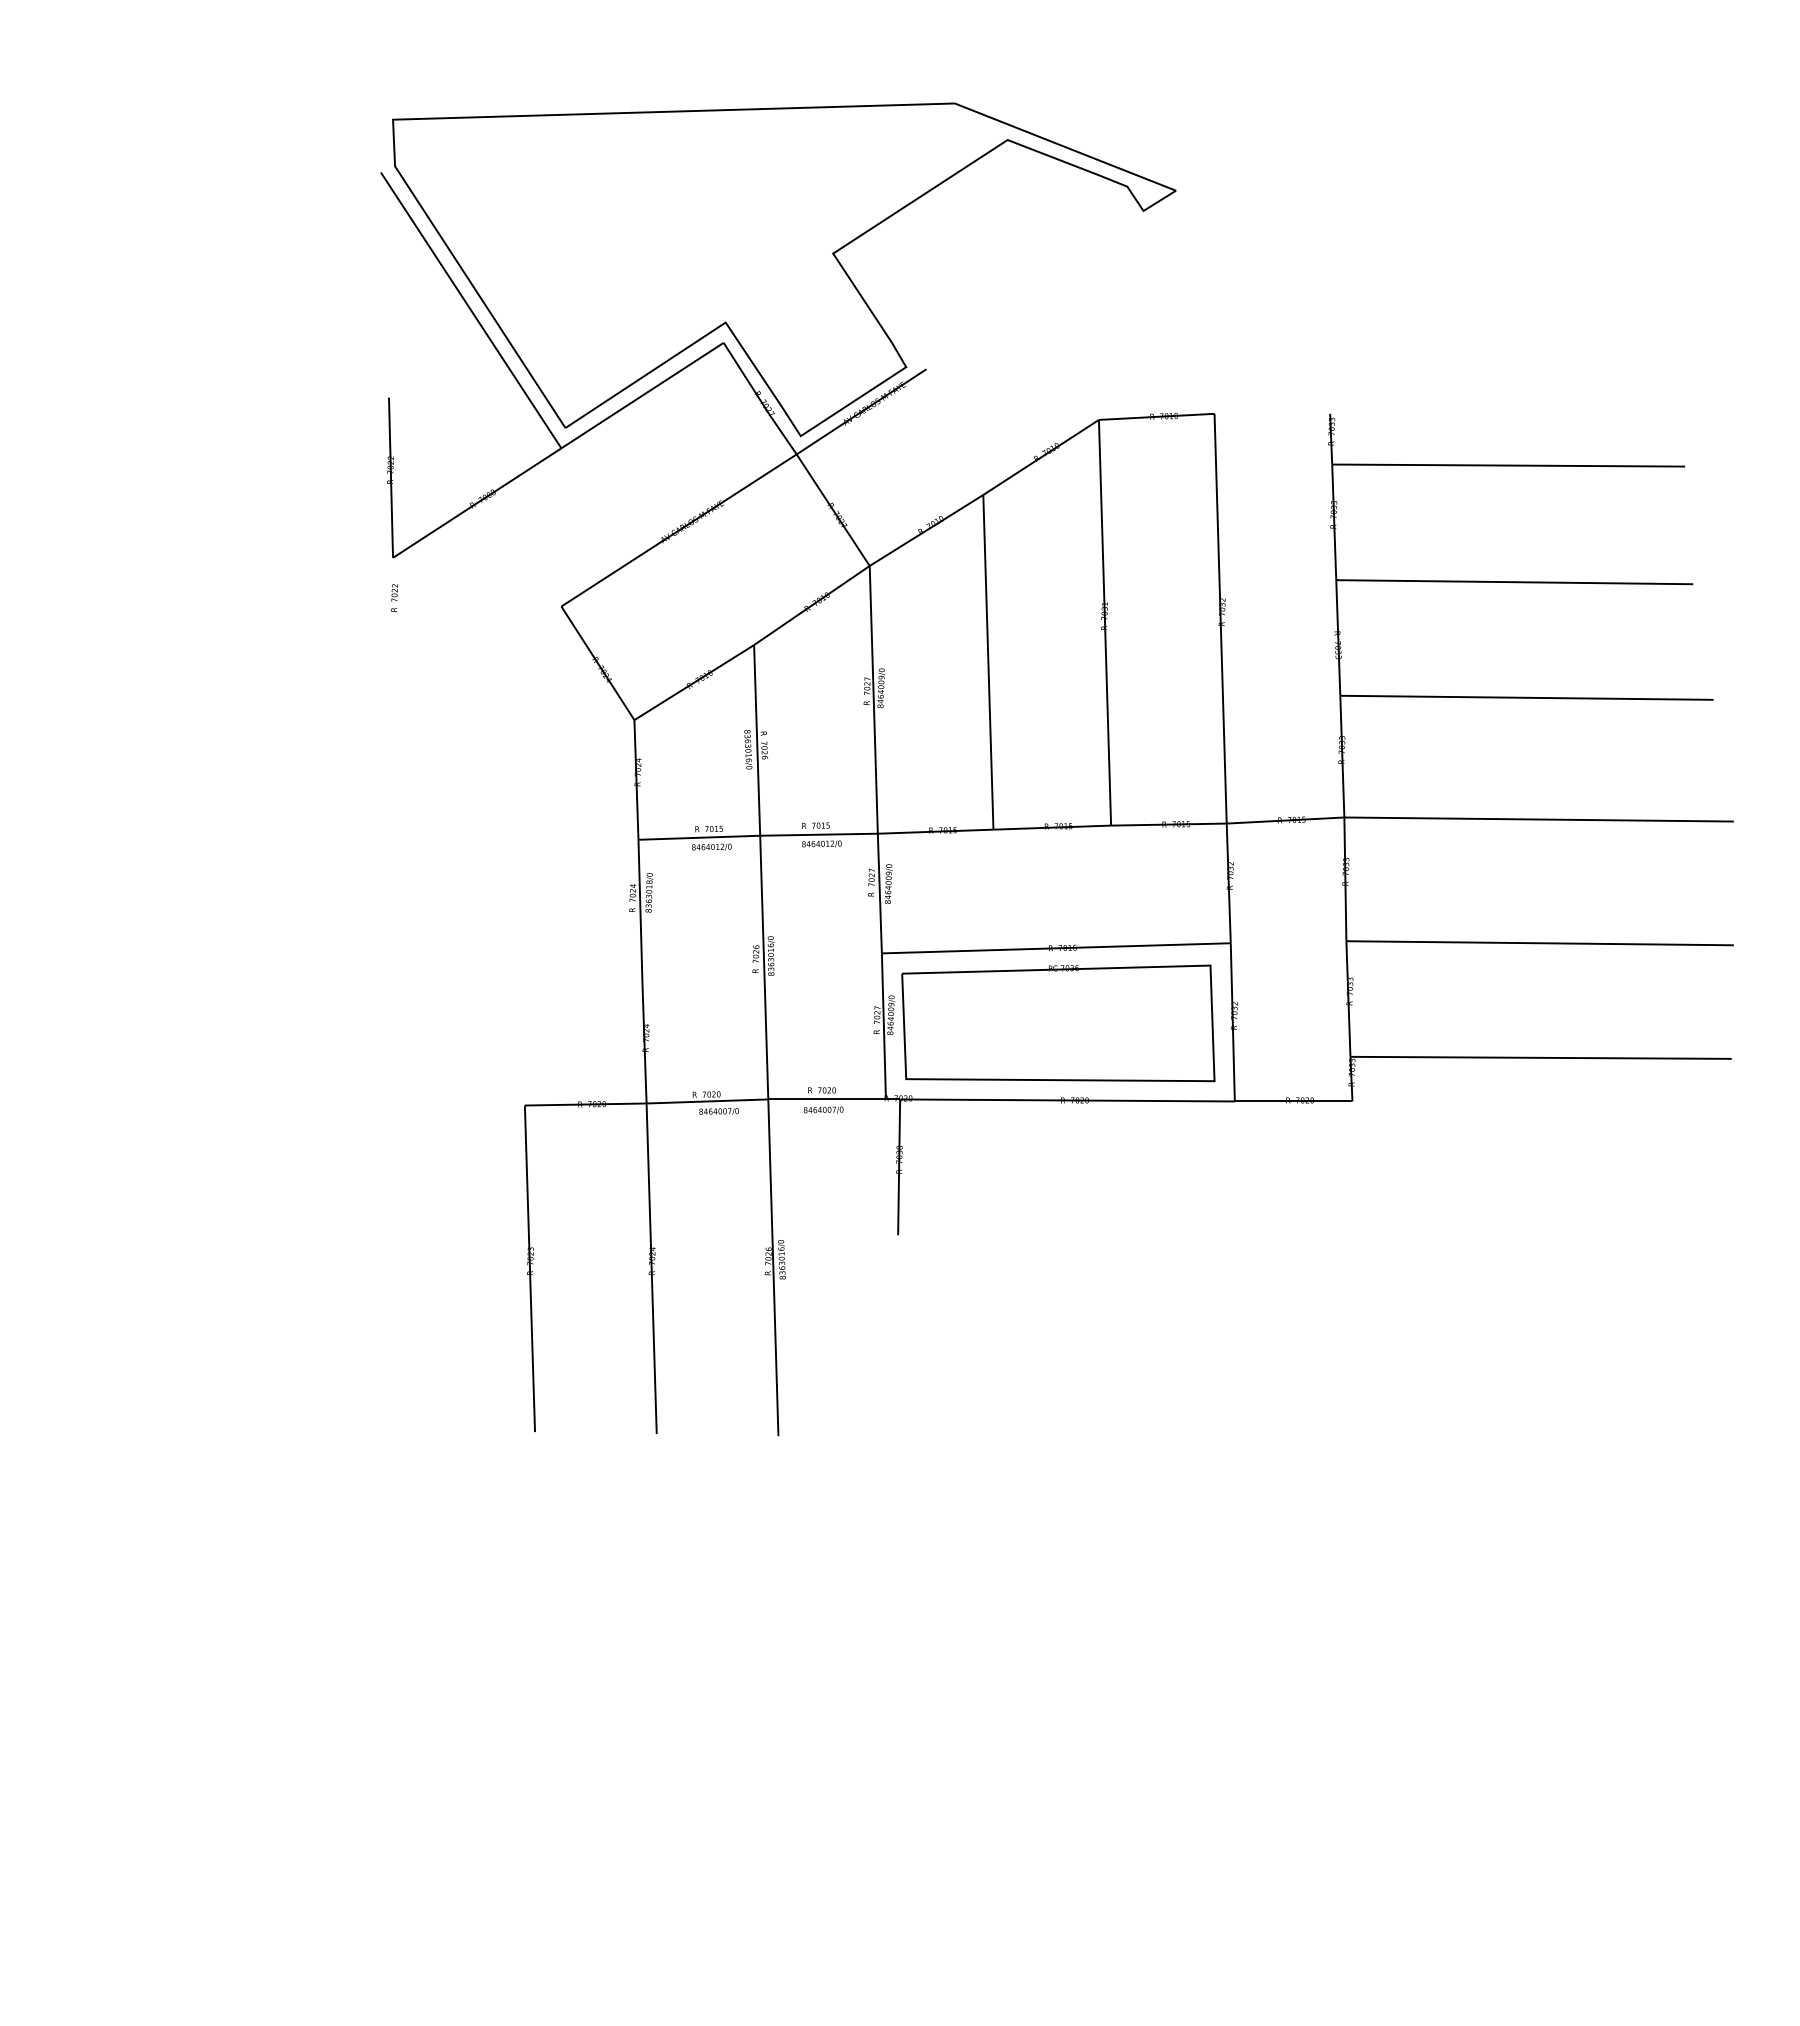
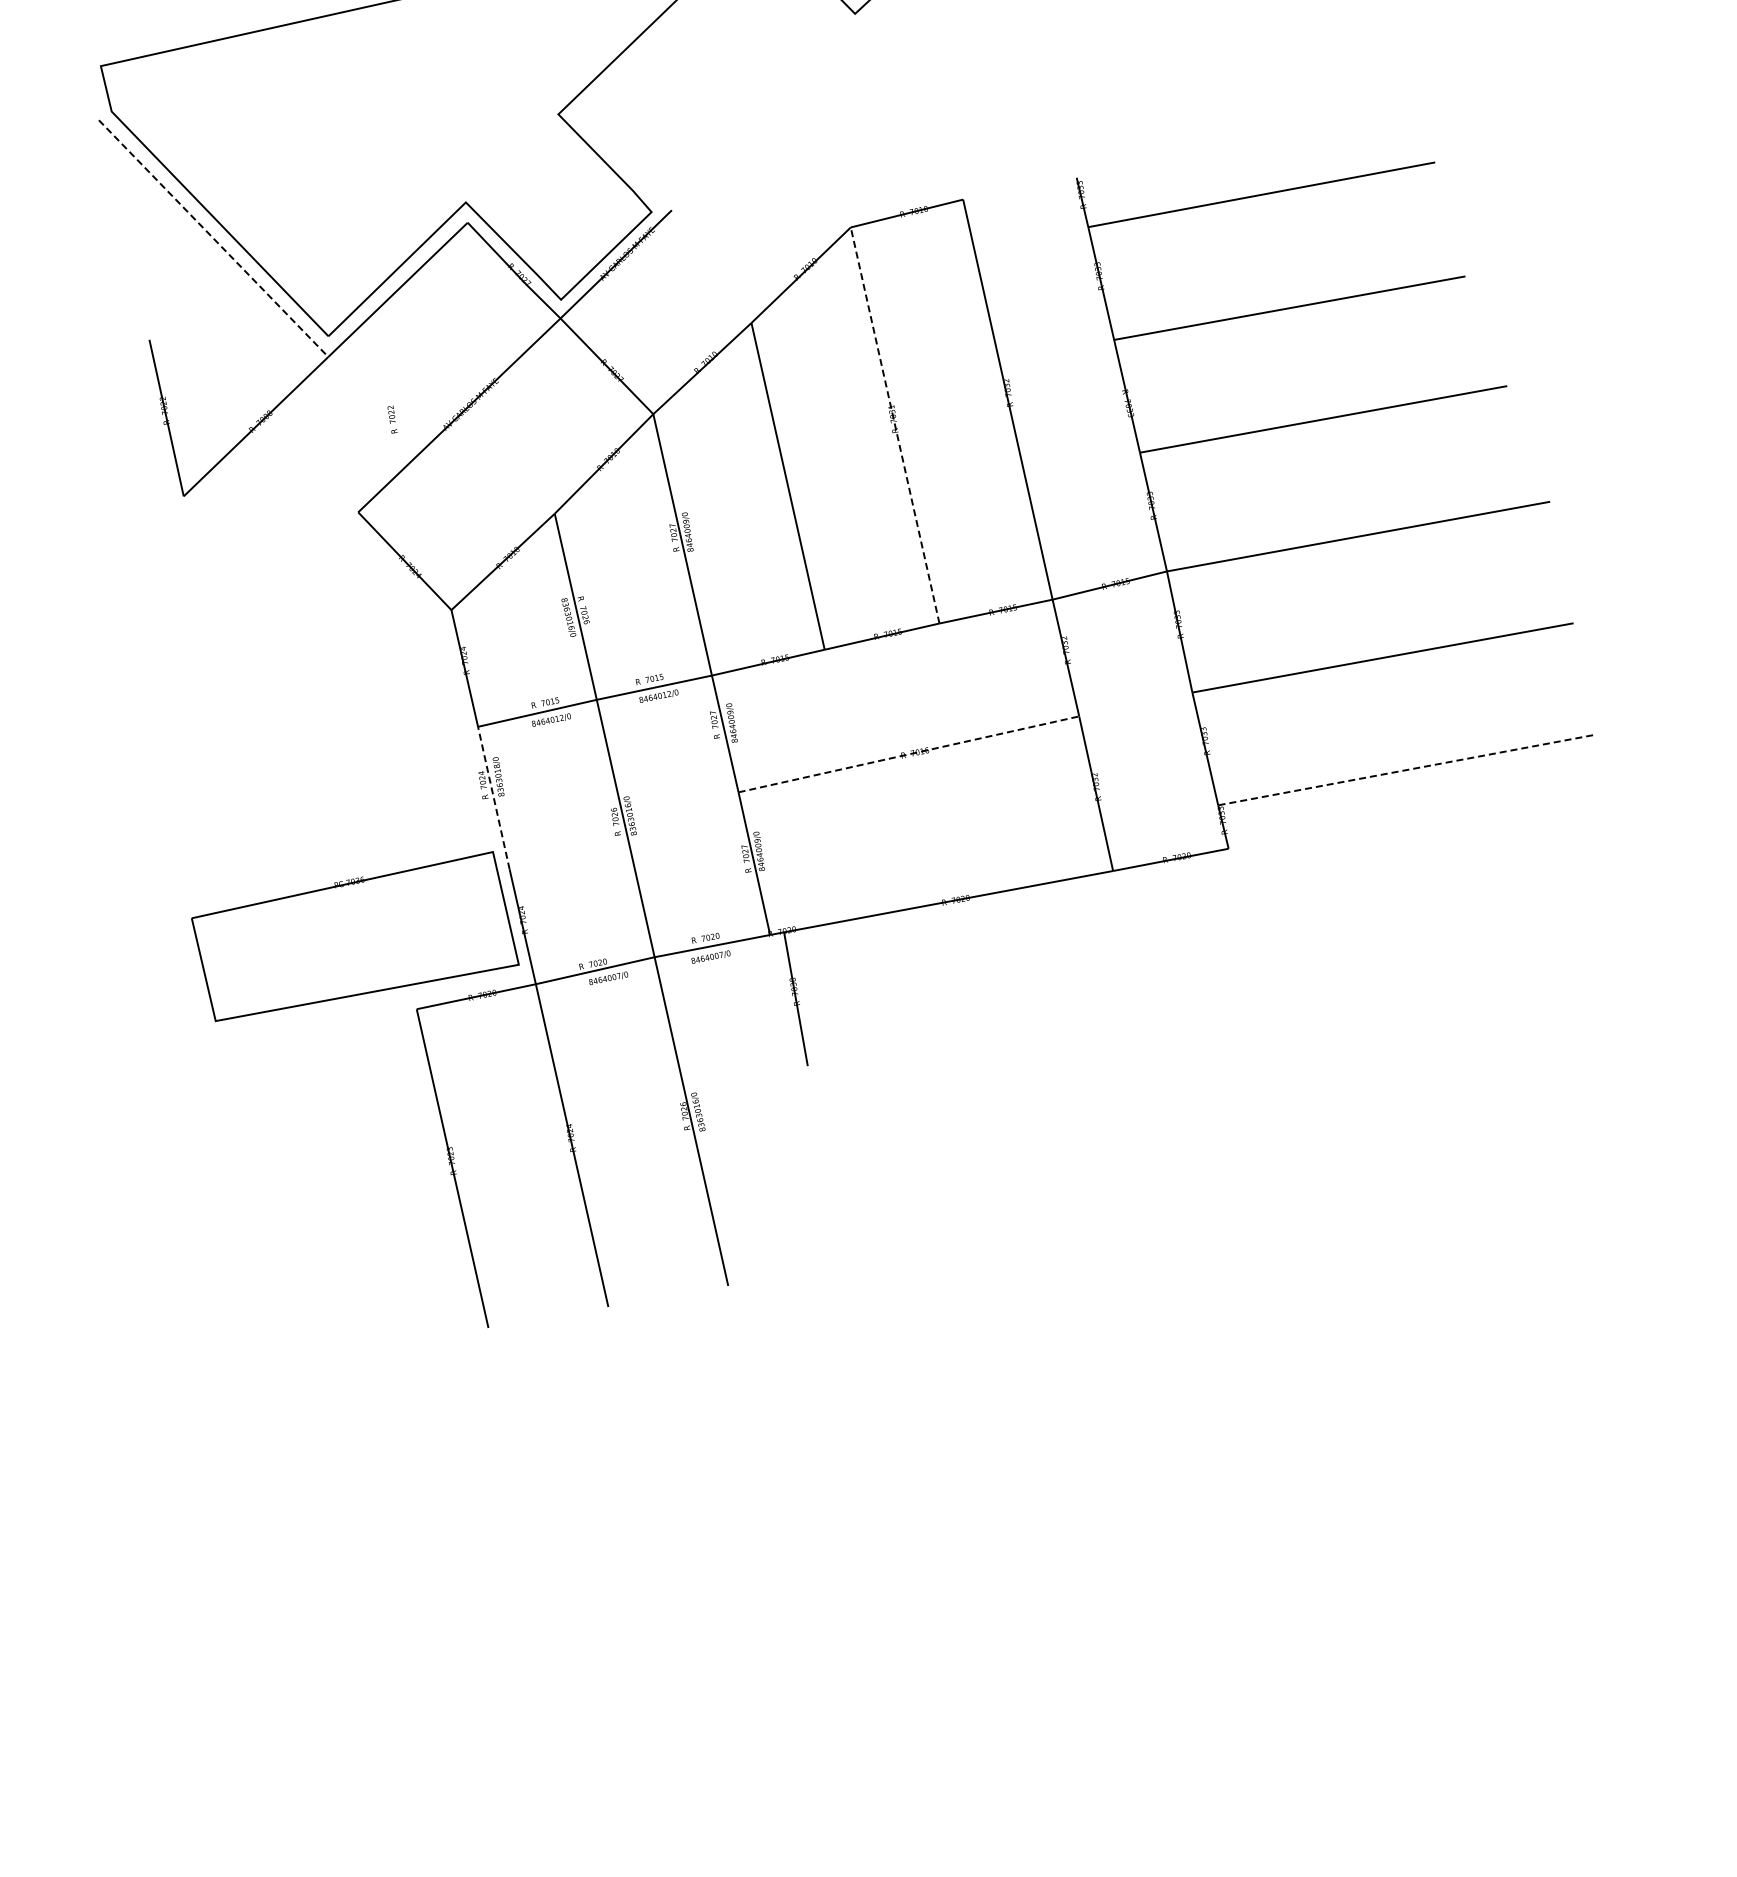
line: (471, 310) -> (214, 238), solid -> dashed
text: (394, 597) -> (392, 419), moved
line: (1105, 622) -> (895, 425), solid -> dashed
line: (640, 912) -> (493, 797), solid -> dashed
line: (1056, 948) -> (909, 754), solid -> dashed
part: (1058, 1023) -> (354, 937), moved
line: (1541, 1057) -> (1405, 769), solid -> dashed

